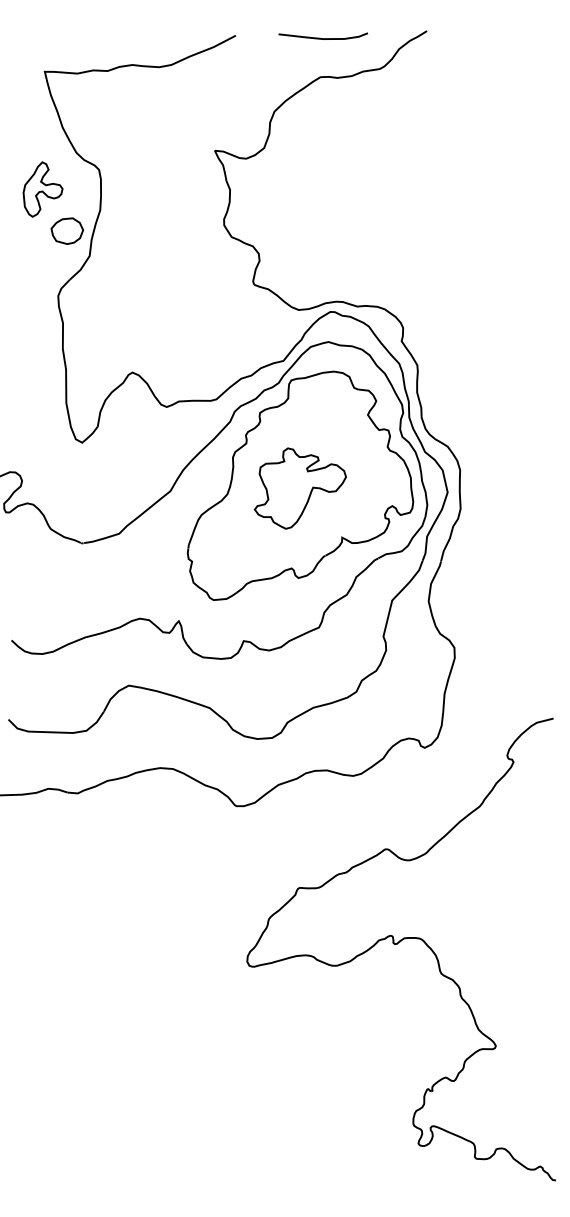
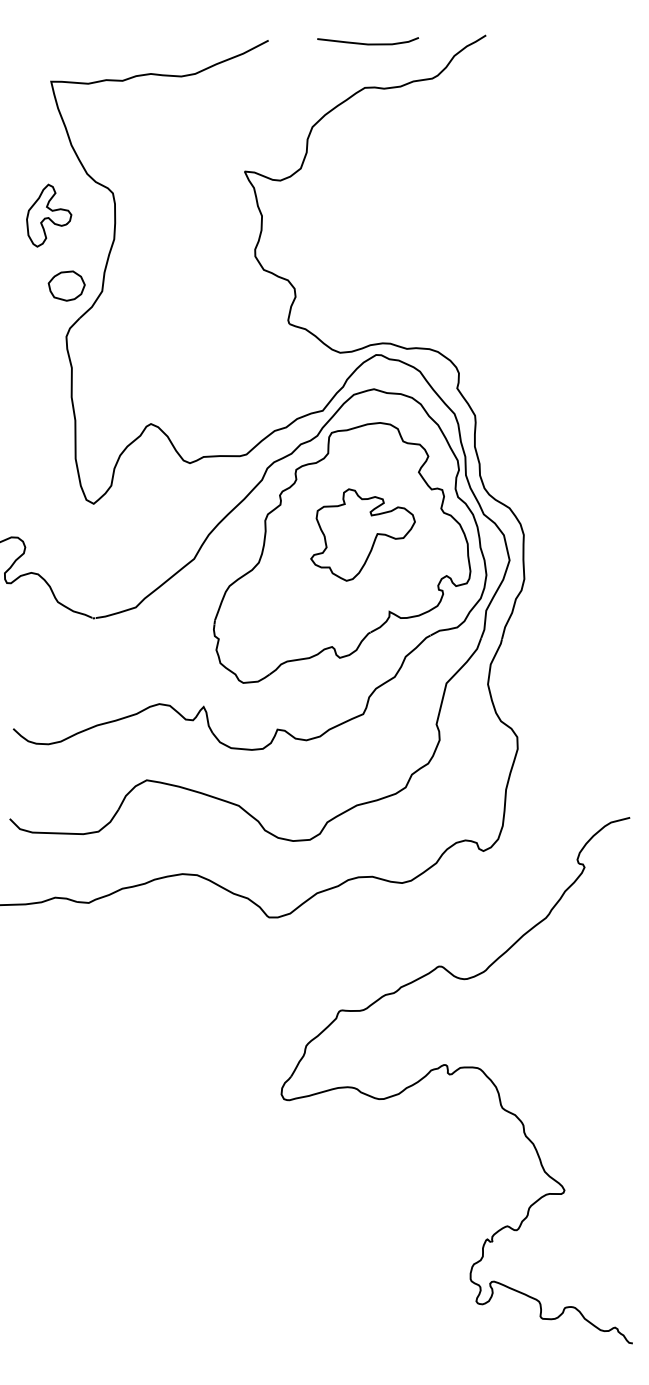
part: (67, 230) -> (66, 285), moved
part: (299, 488) -> (362, 534), moved

